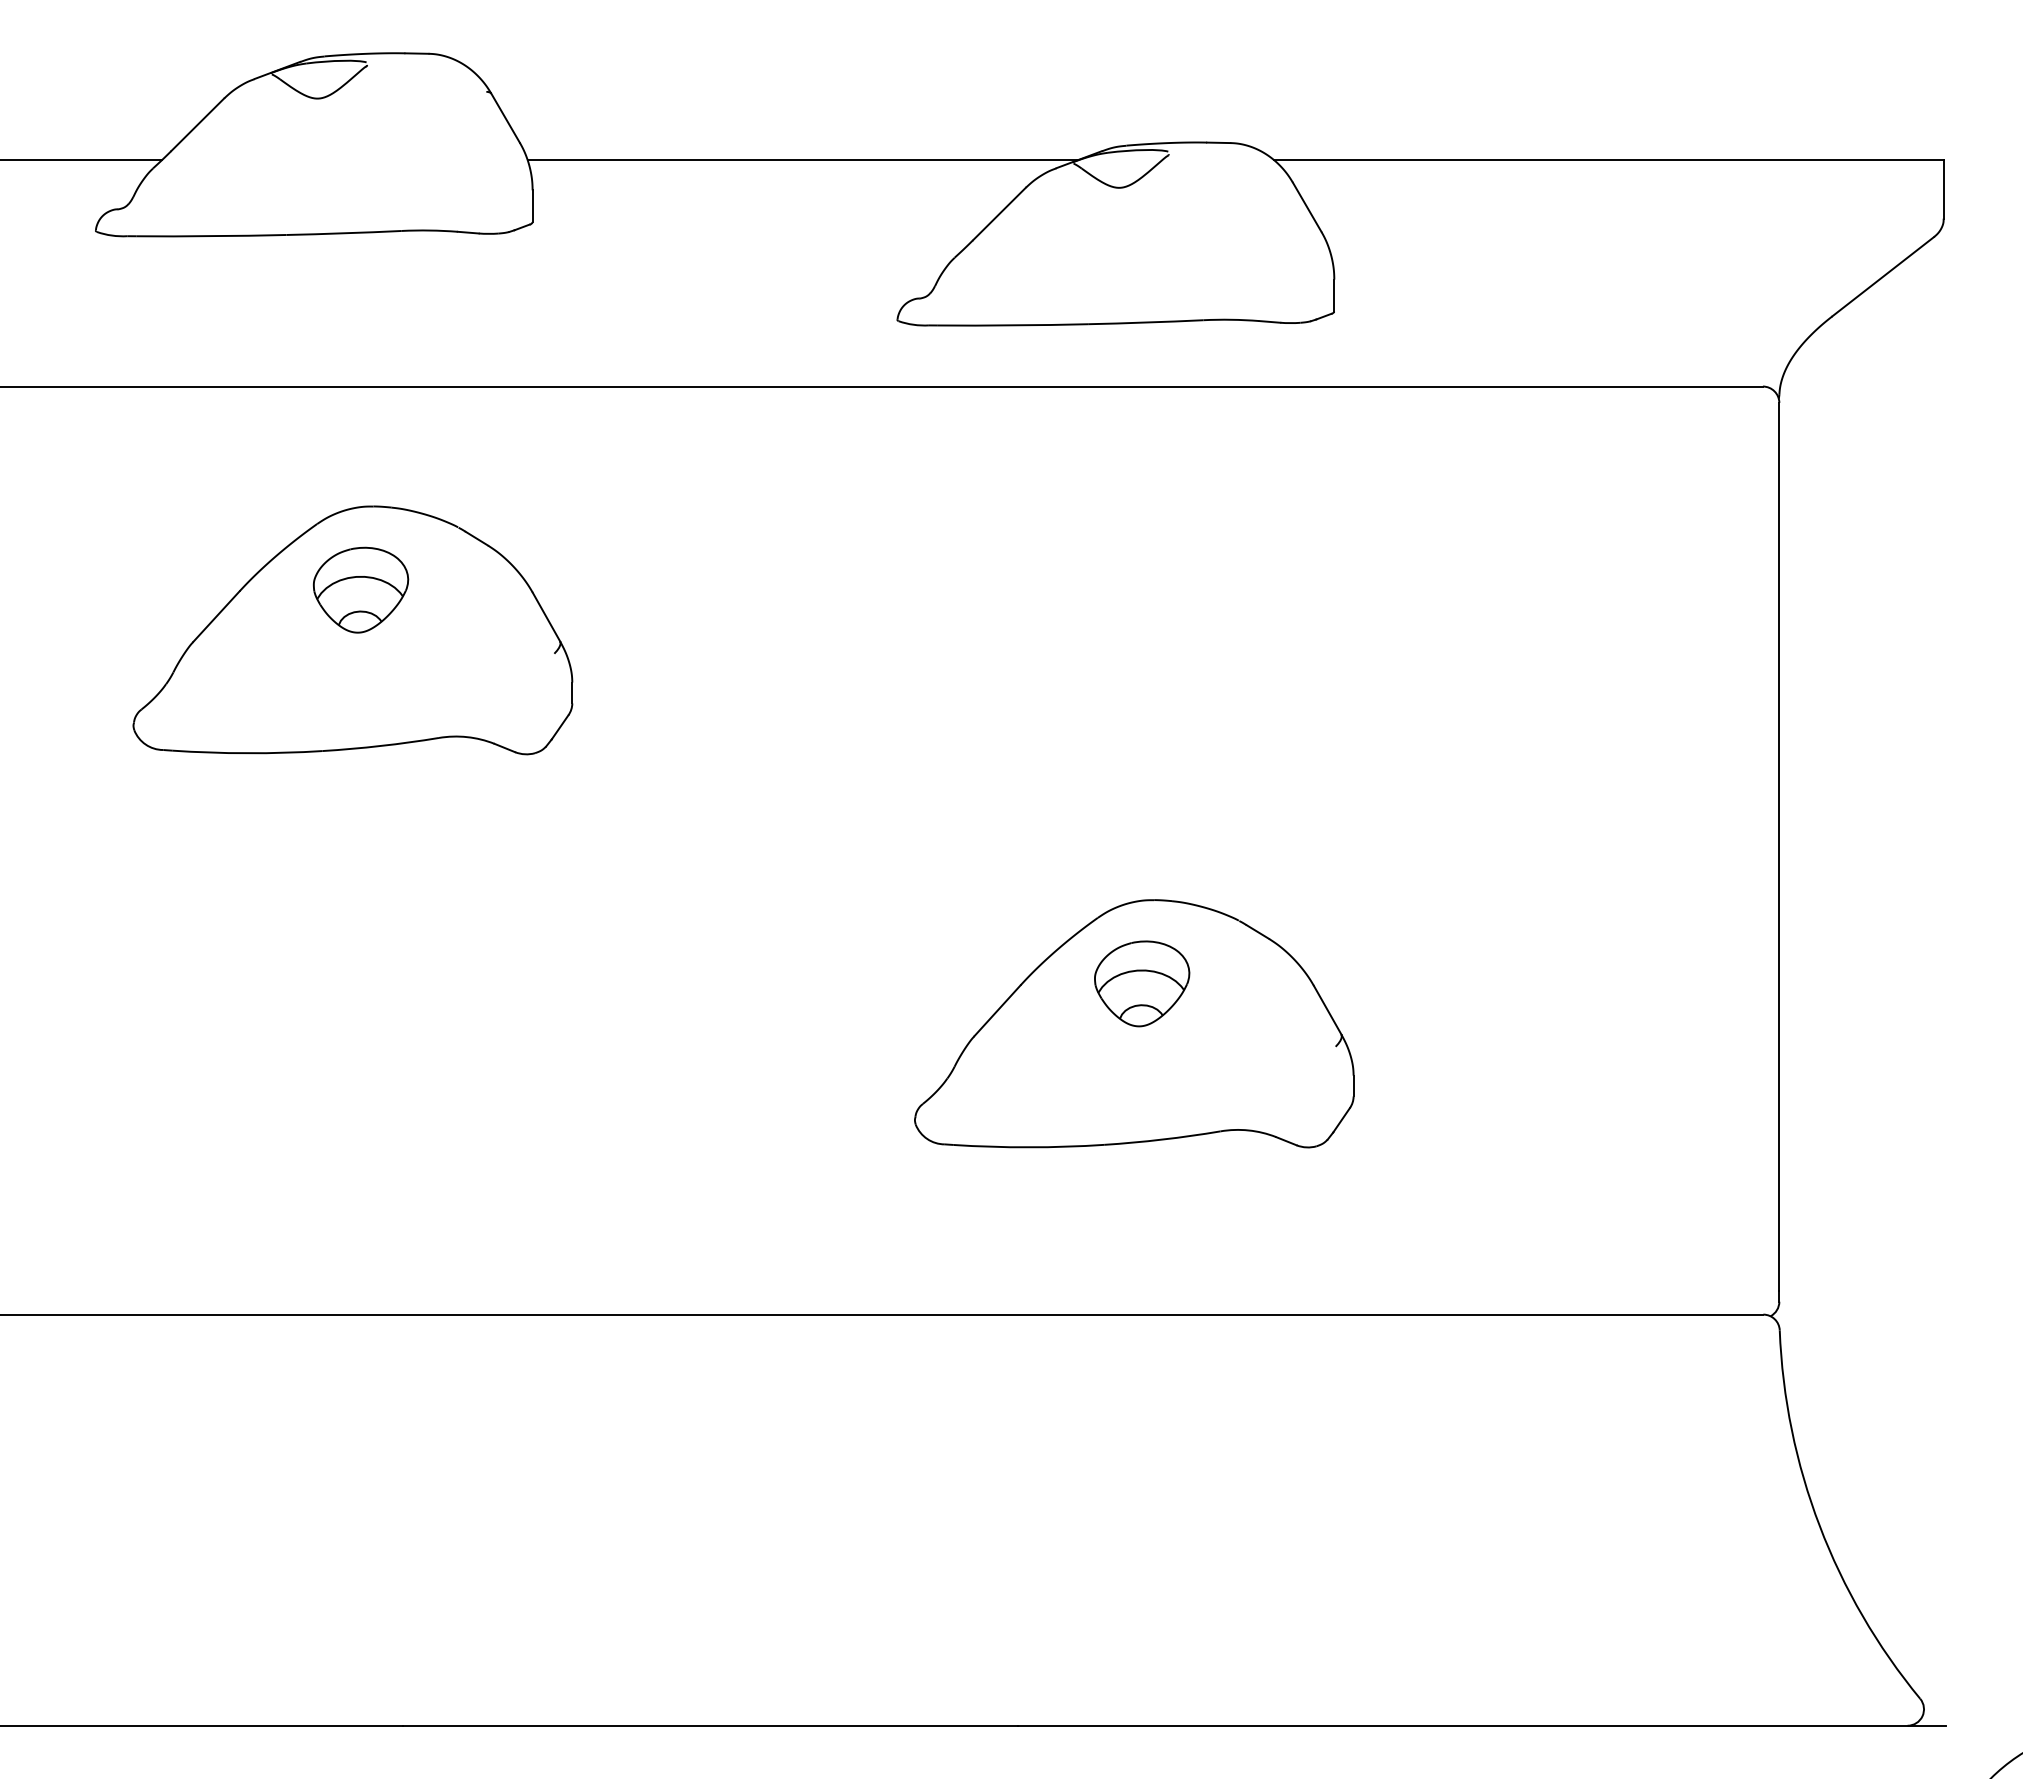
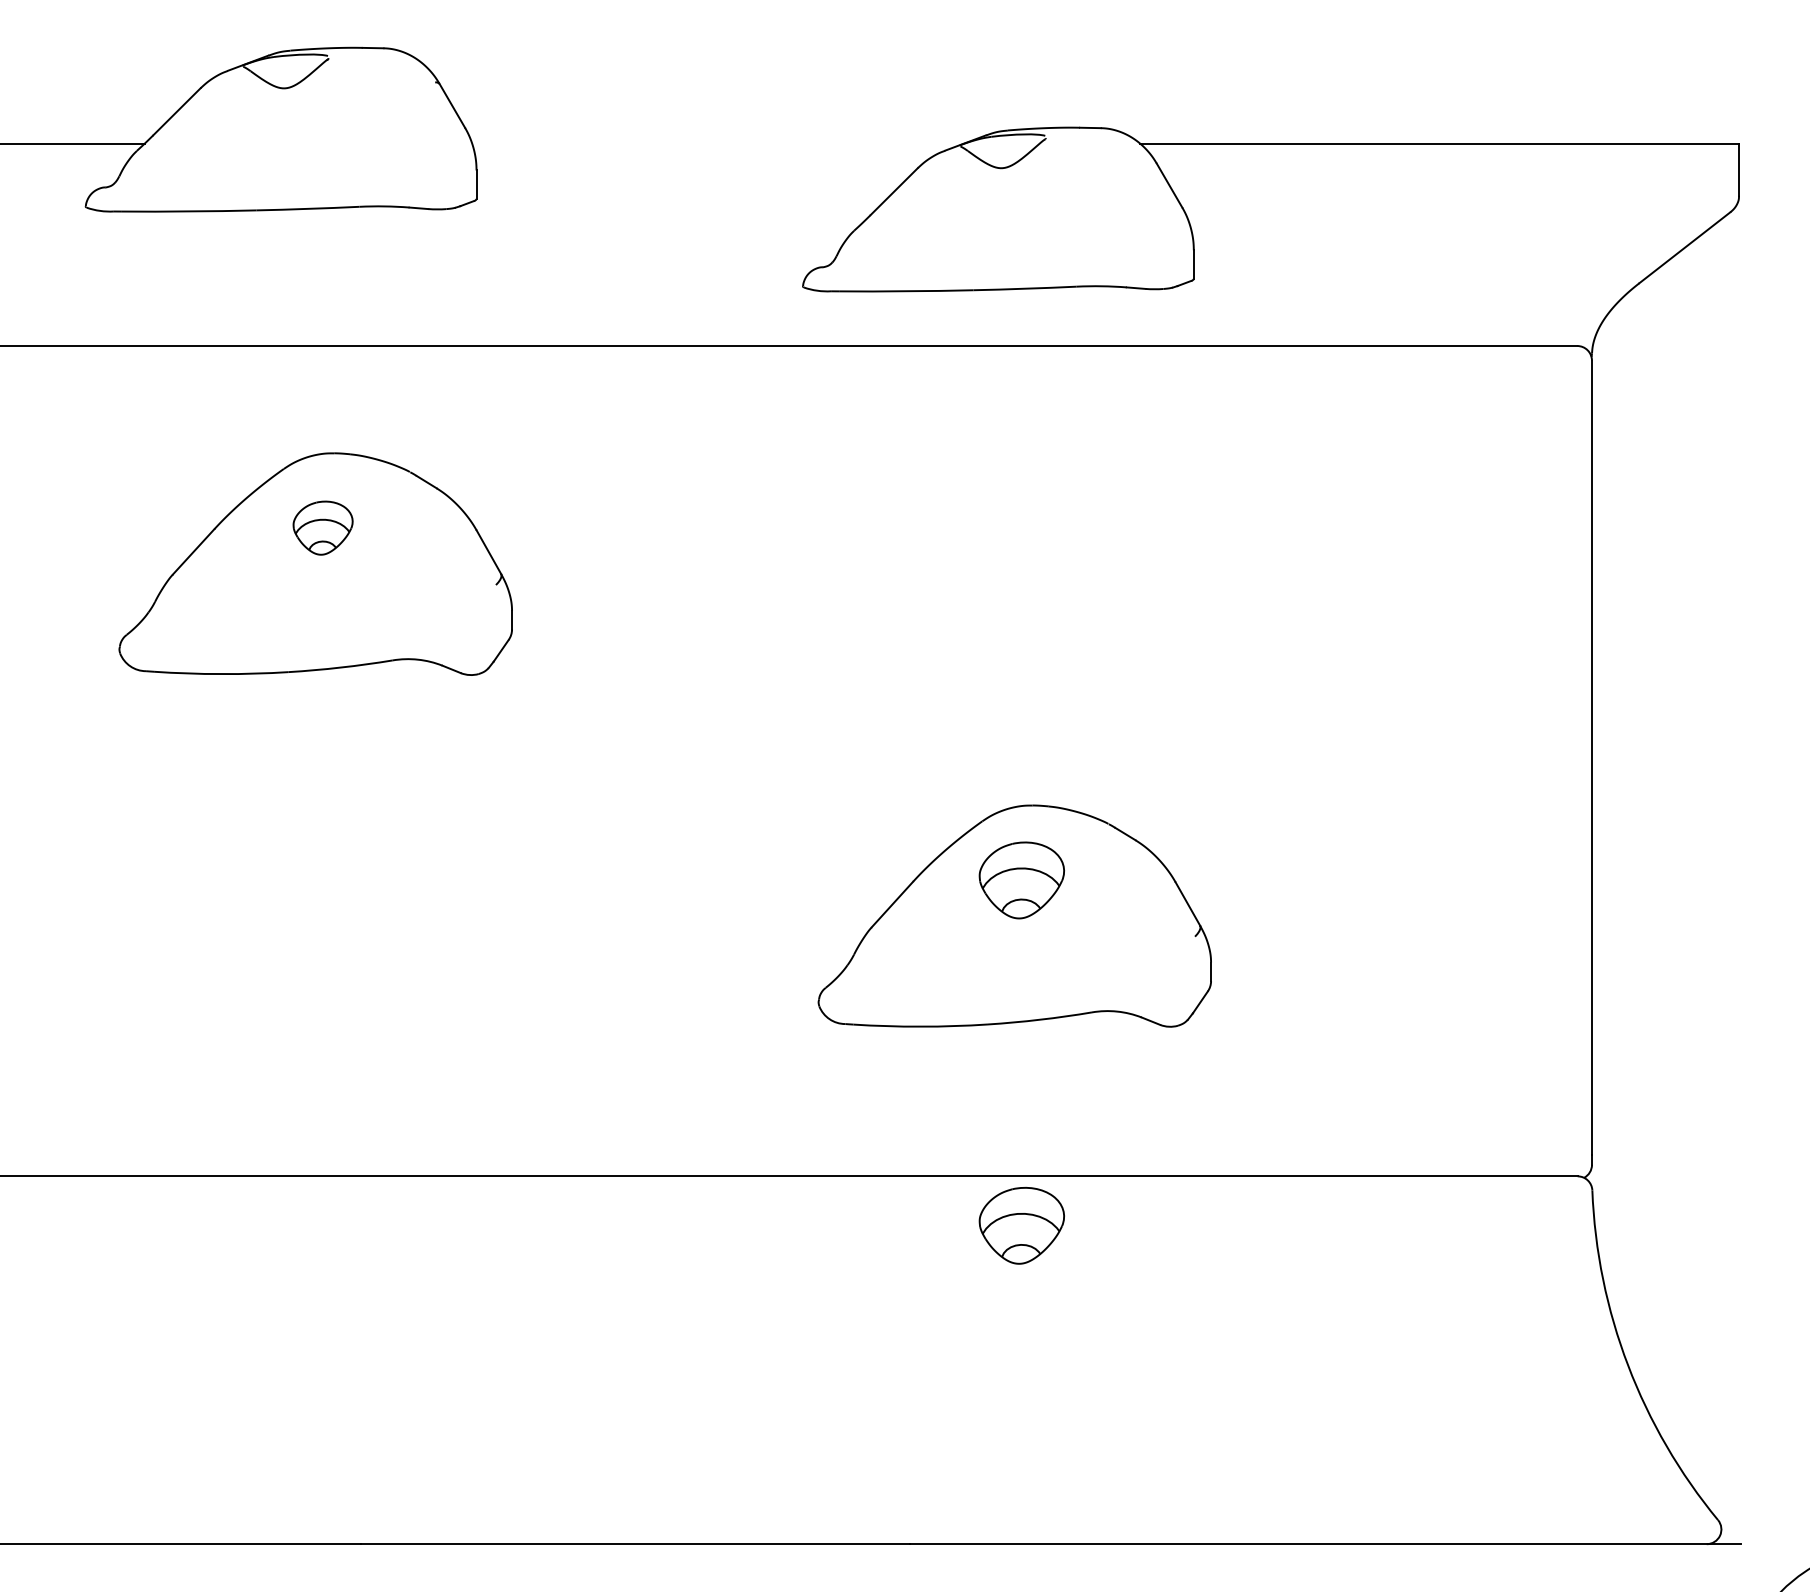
line: (802, 160) -> (718, 143), removed
part: (361, 589) -> (323, 527), size x0.7
part: (1142, 1369) -> (1022, 1225), added

